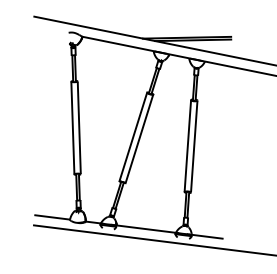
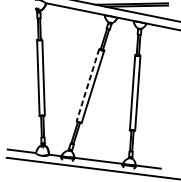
line: (133, 137) -> (88, 85), solid -> dashed

